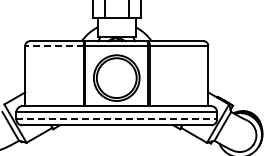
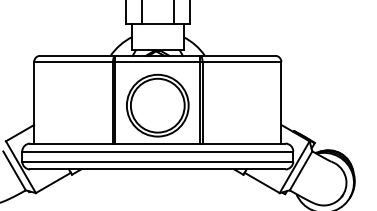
line: (53, 45) -> (72, 61), dashed -> solid
line: (117, 119) -> (158, 161), dashed -> solid

